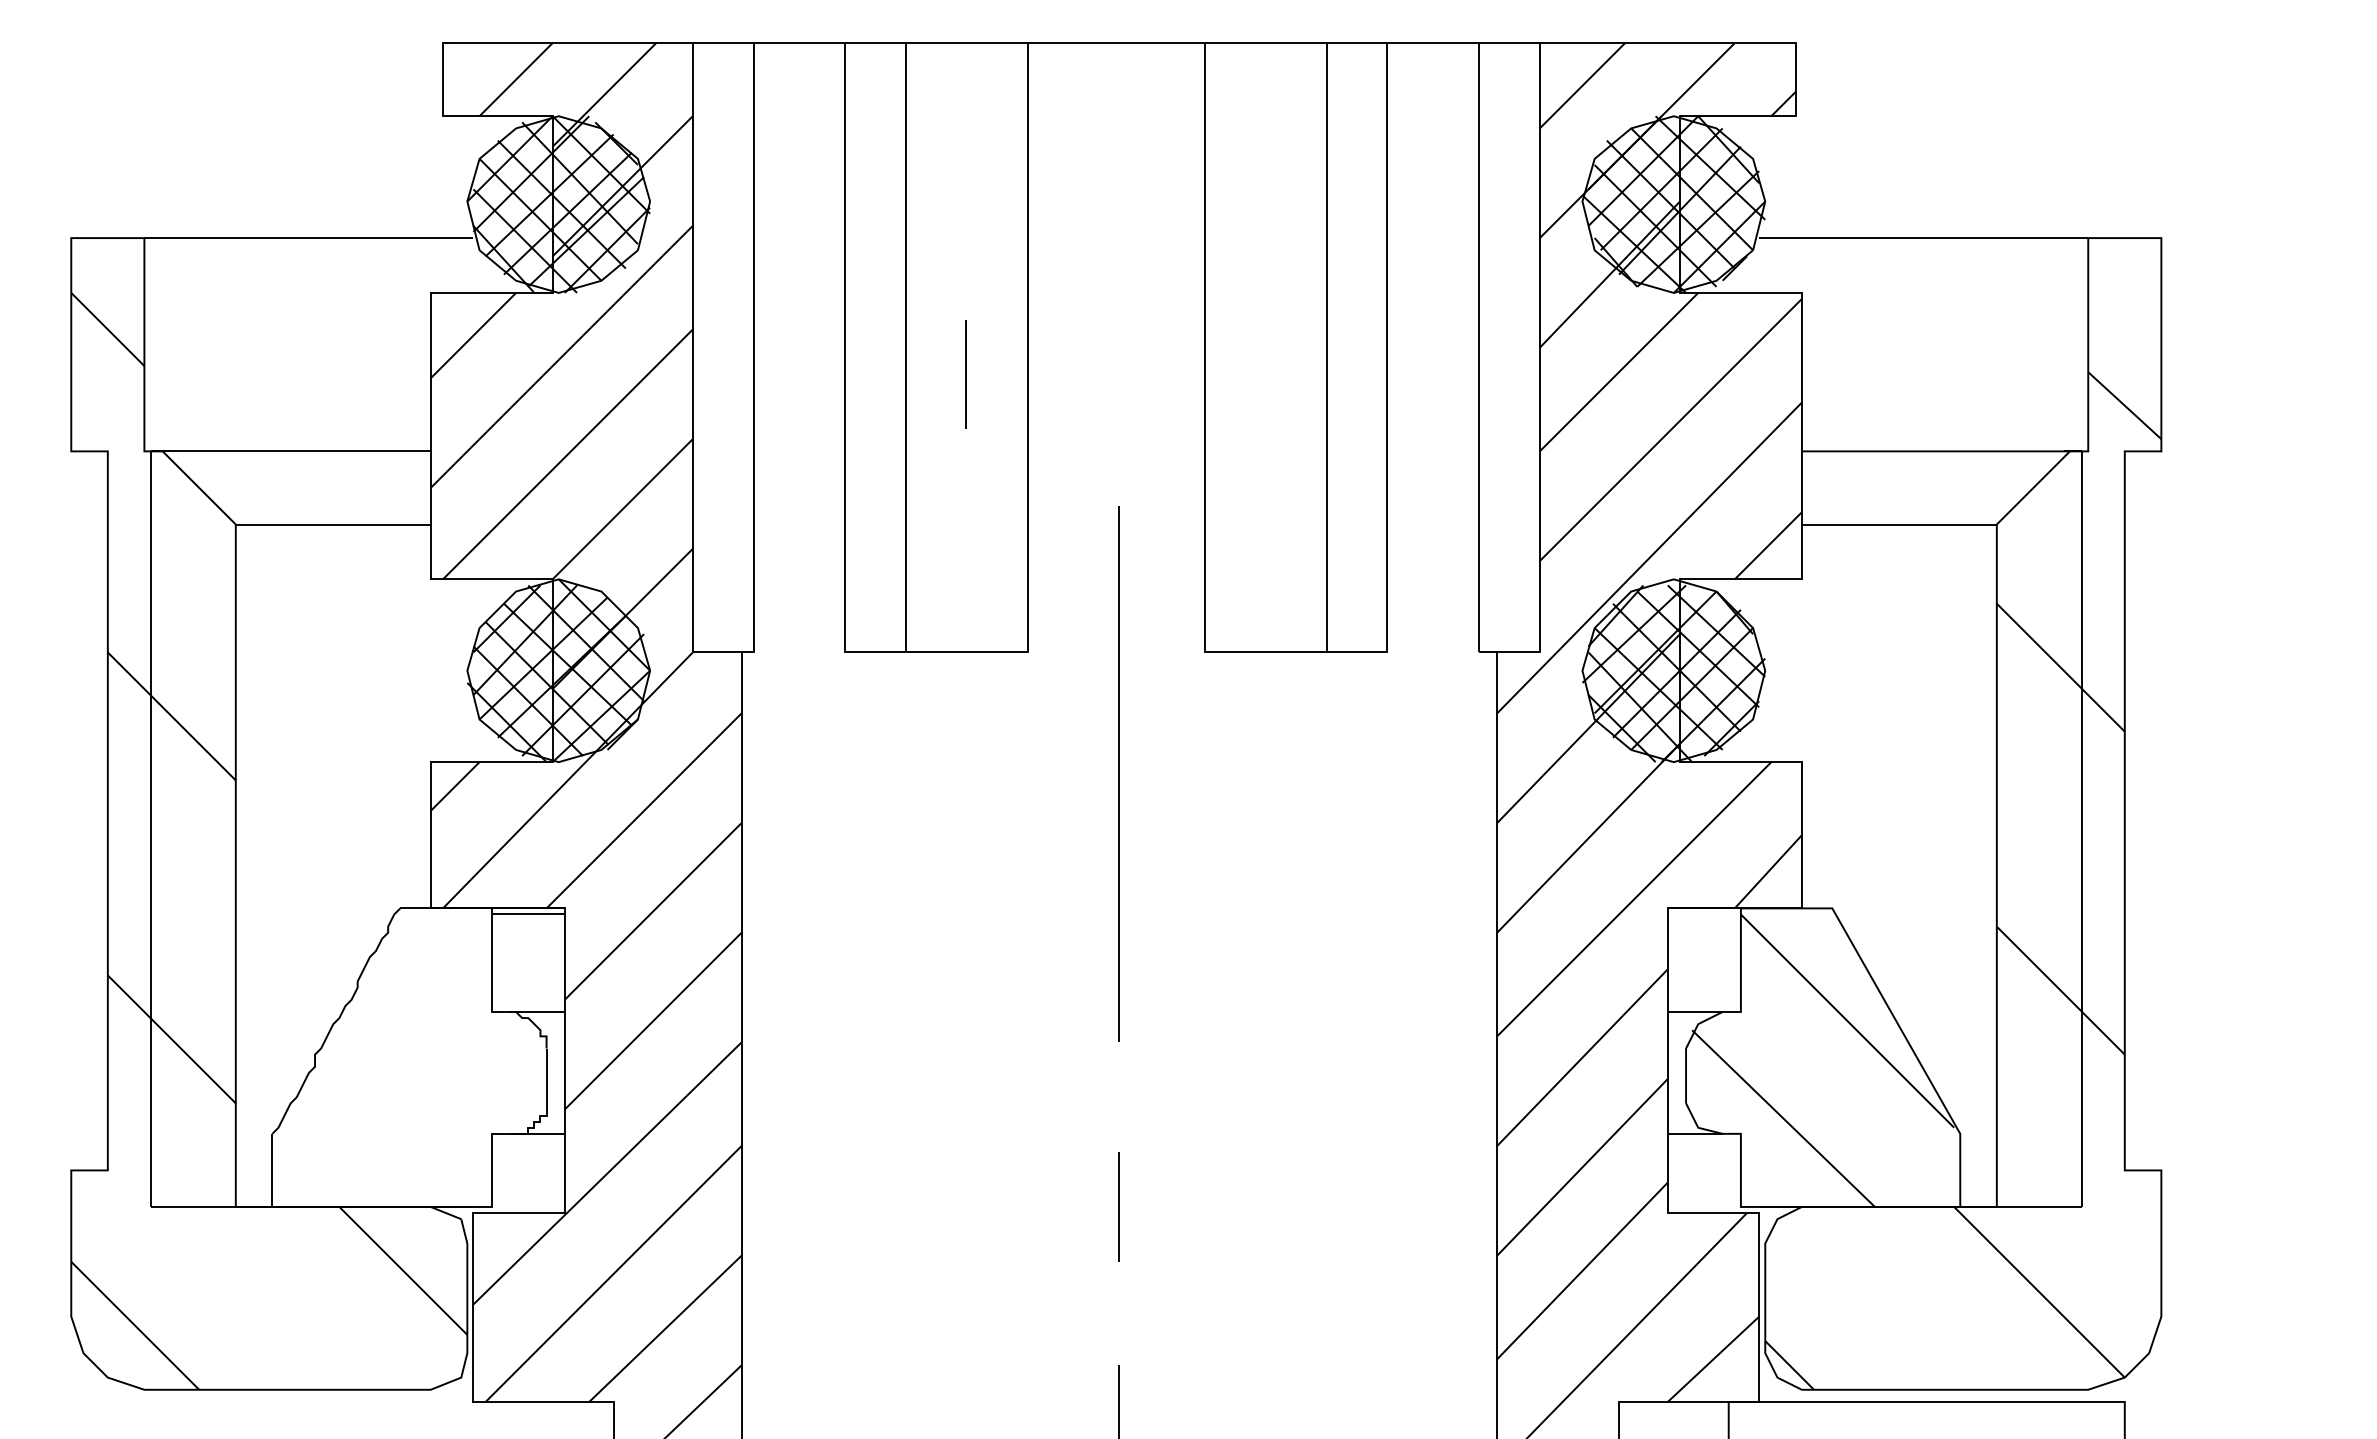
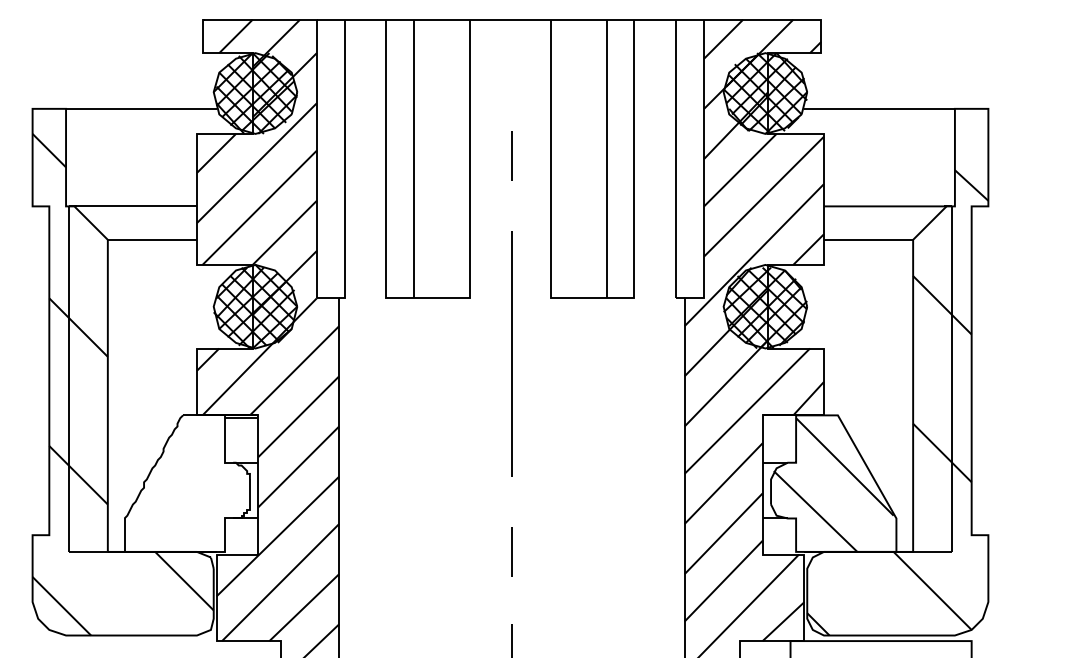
line: (965, 372) -> (511, 155), moved

